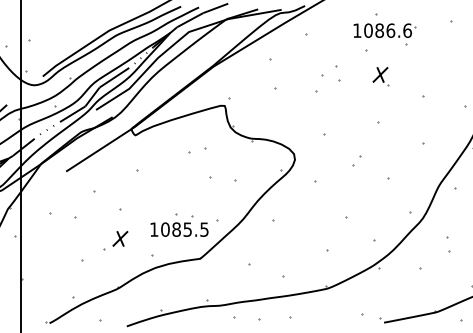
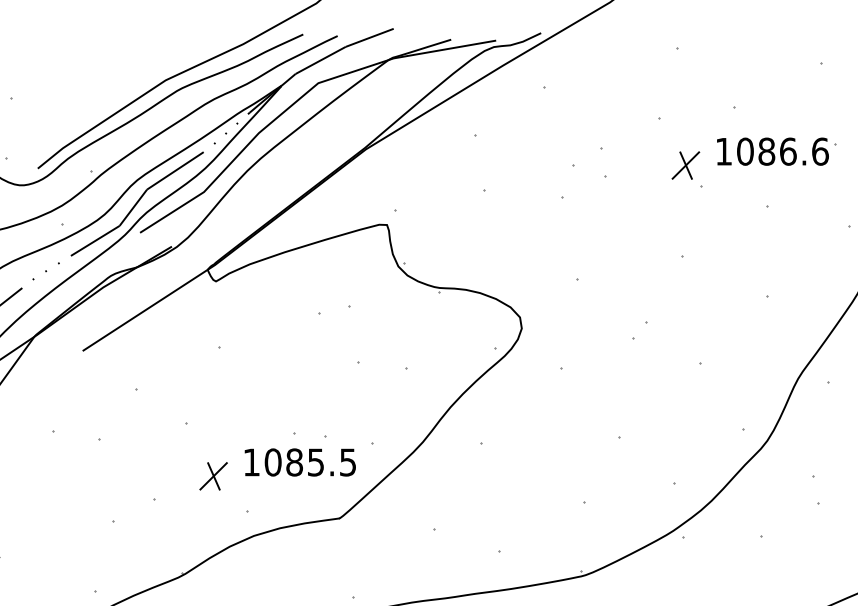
part: (384, 30) -> (776, 151), moved
part: (120, 238) -> (213, 475), moved

